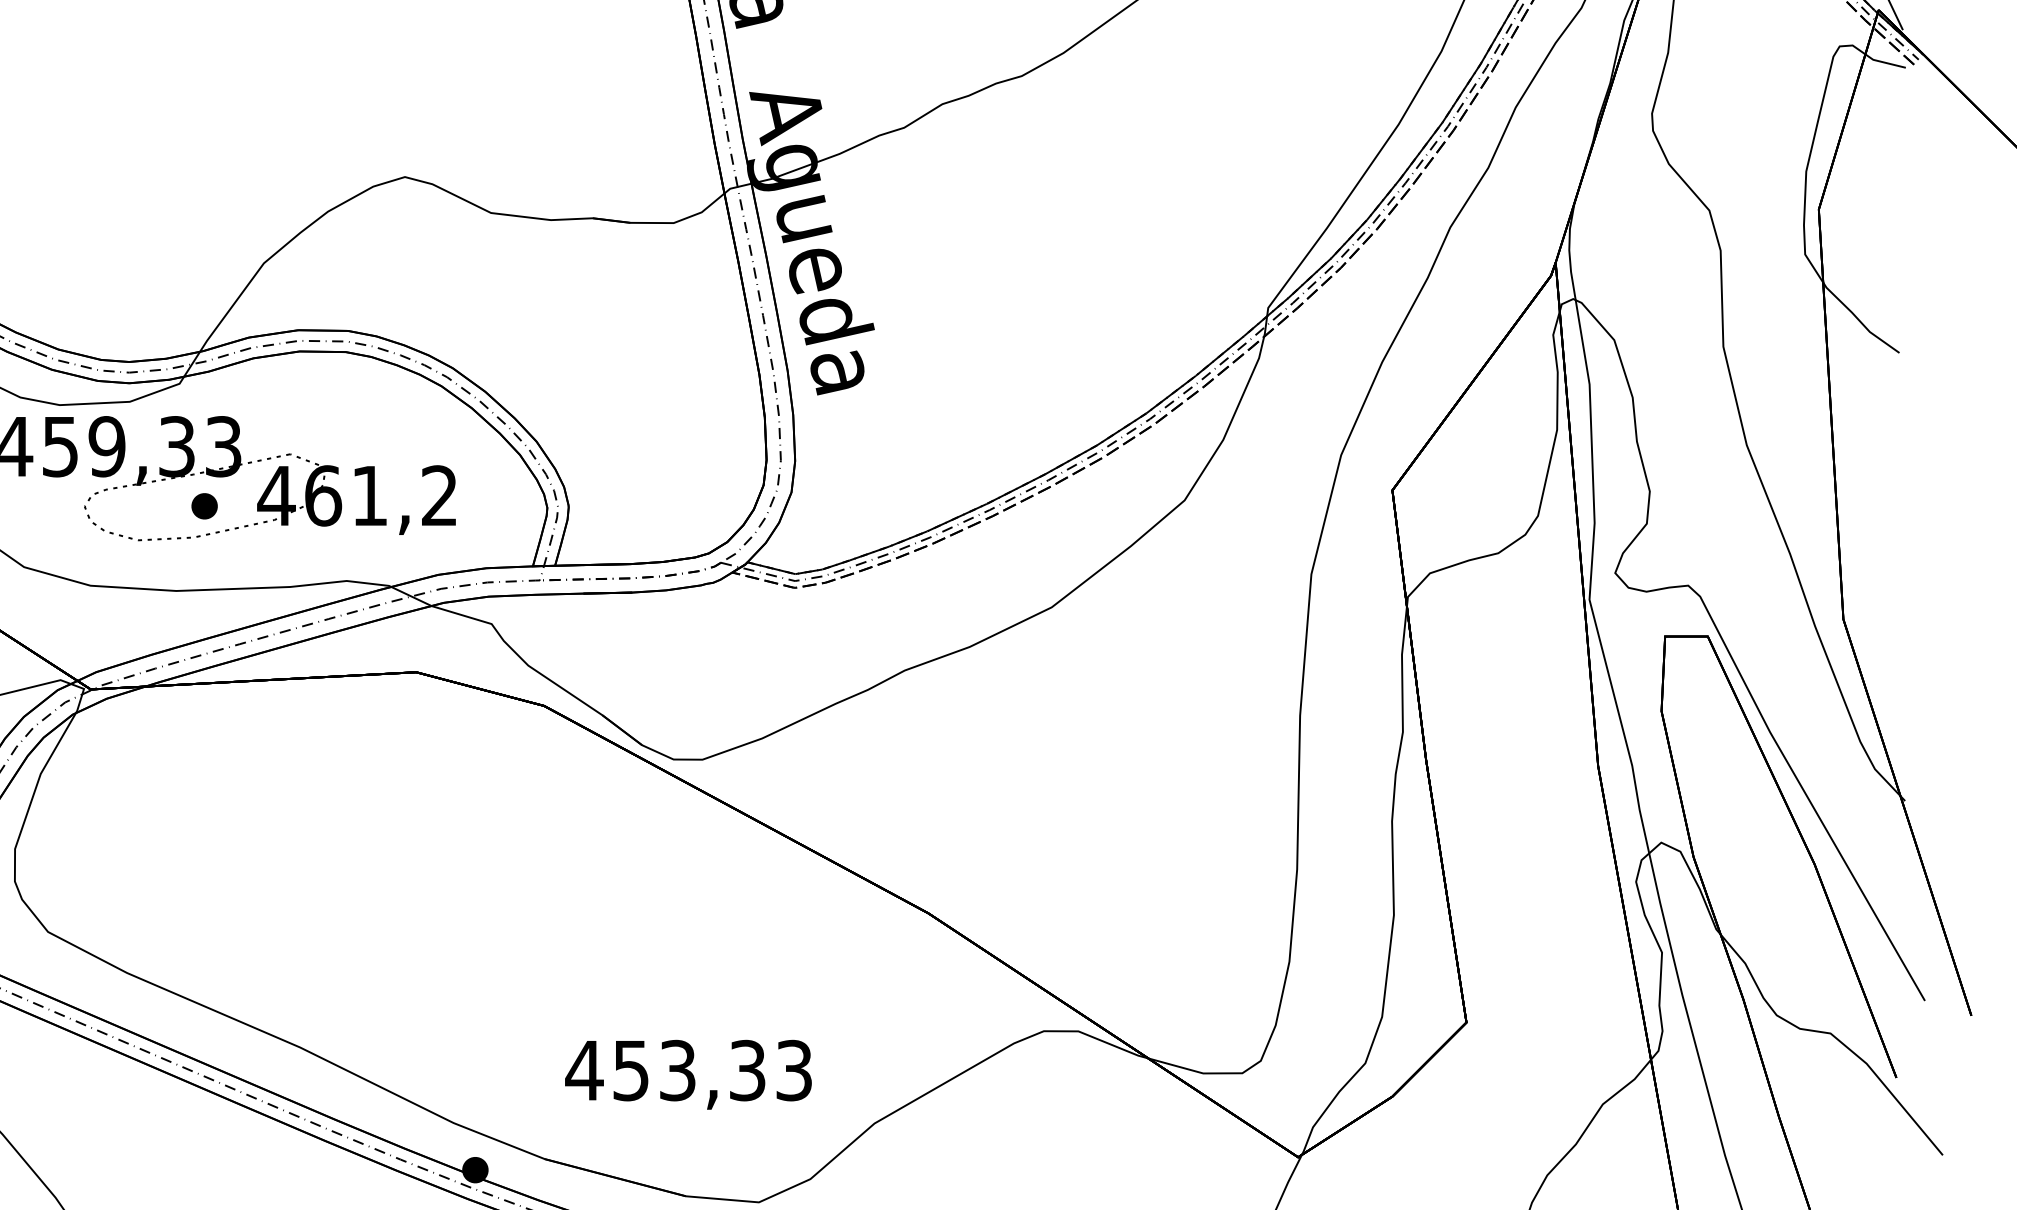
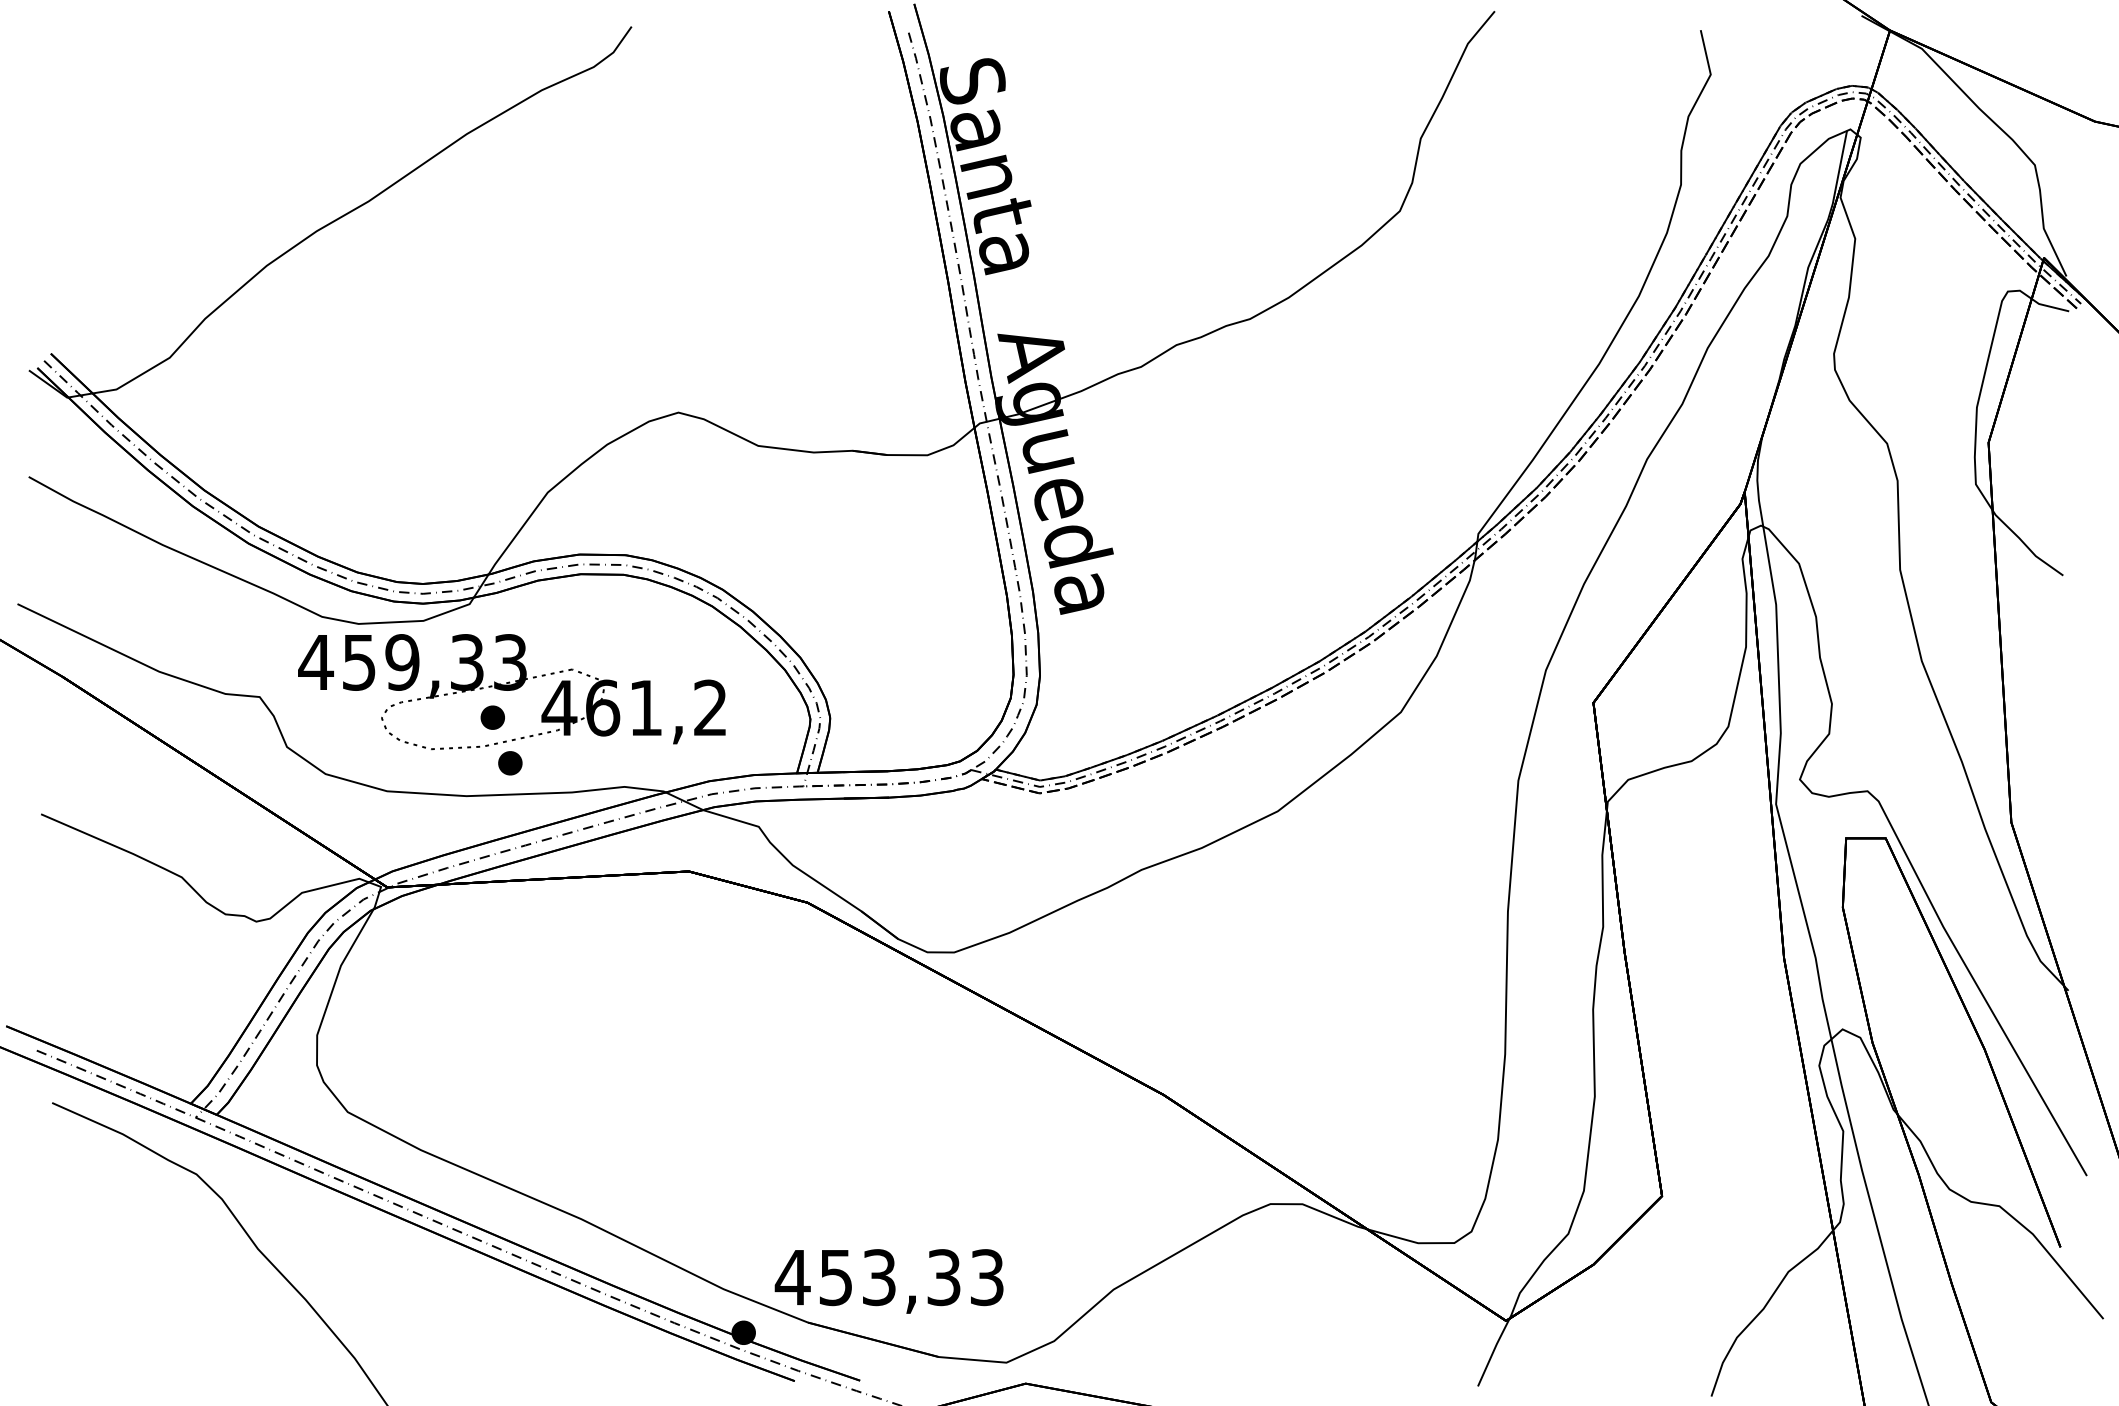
part: (223, 555) -> (510, 763), added
text: (687, 1074) -> (888, 1281), moved

